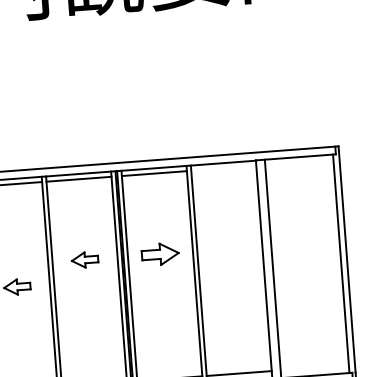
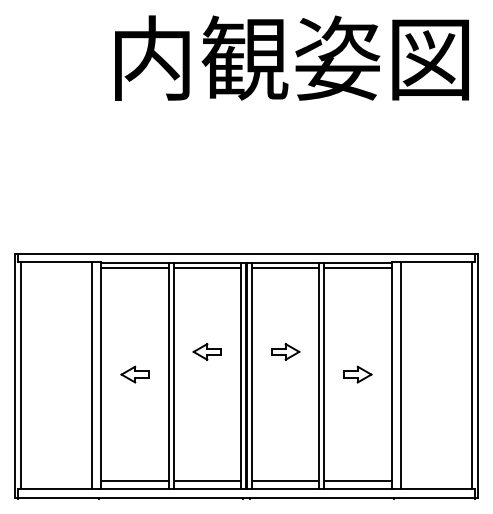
line: (223, 168) -> (357, 268), added
part: (160, 253) -> (285, 351), size x0.71
part: (231, 270) -> (357, 374), added

